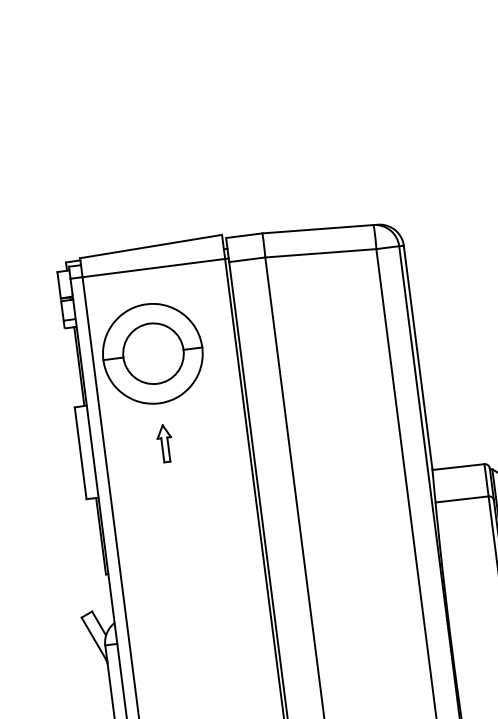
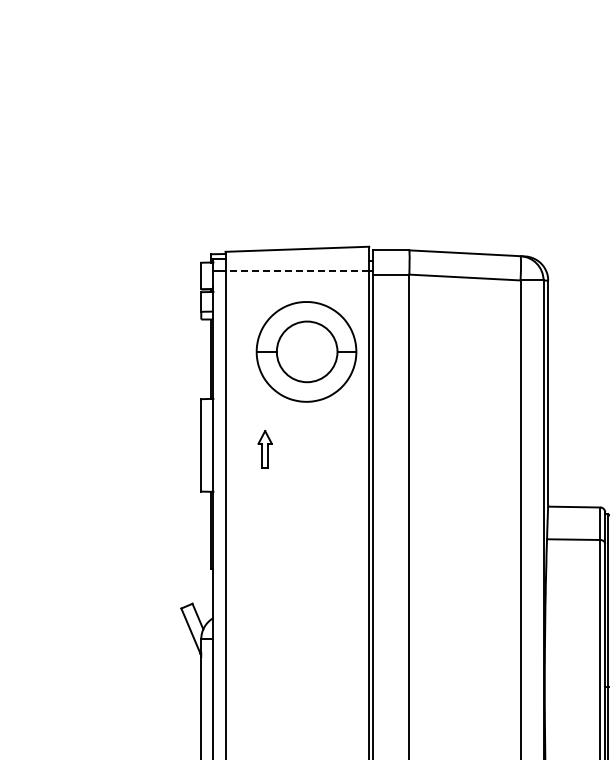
line: (153, 267) -> (297, 270), solid -> dashed
part: (152, 353) -> (306, 351), moved
part: (164, 443) -> (264, 449), moved

